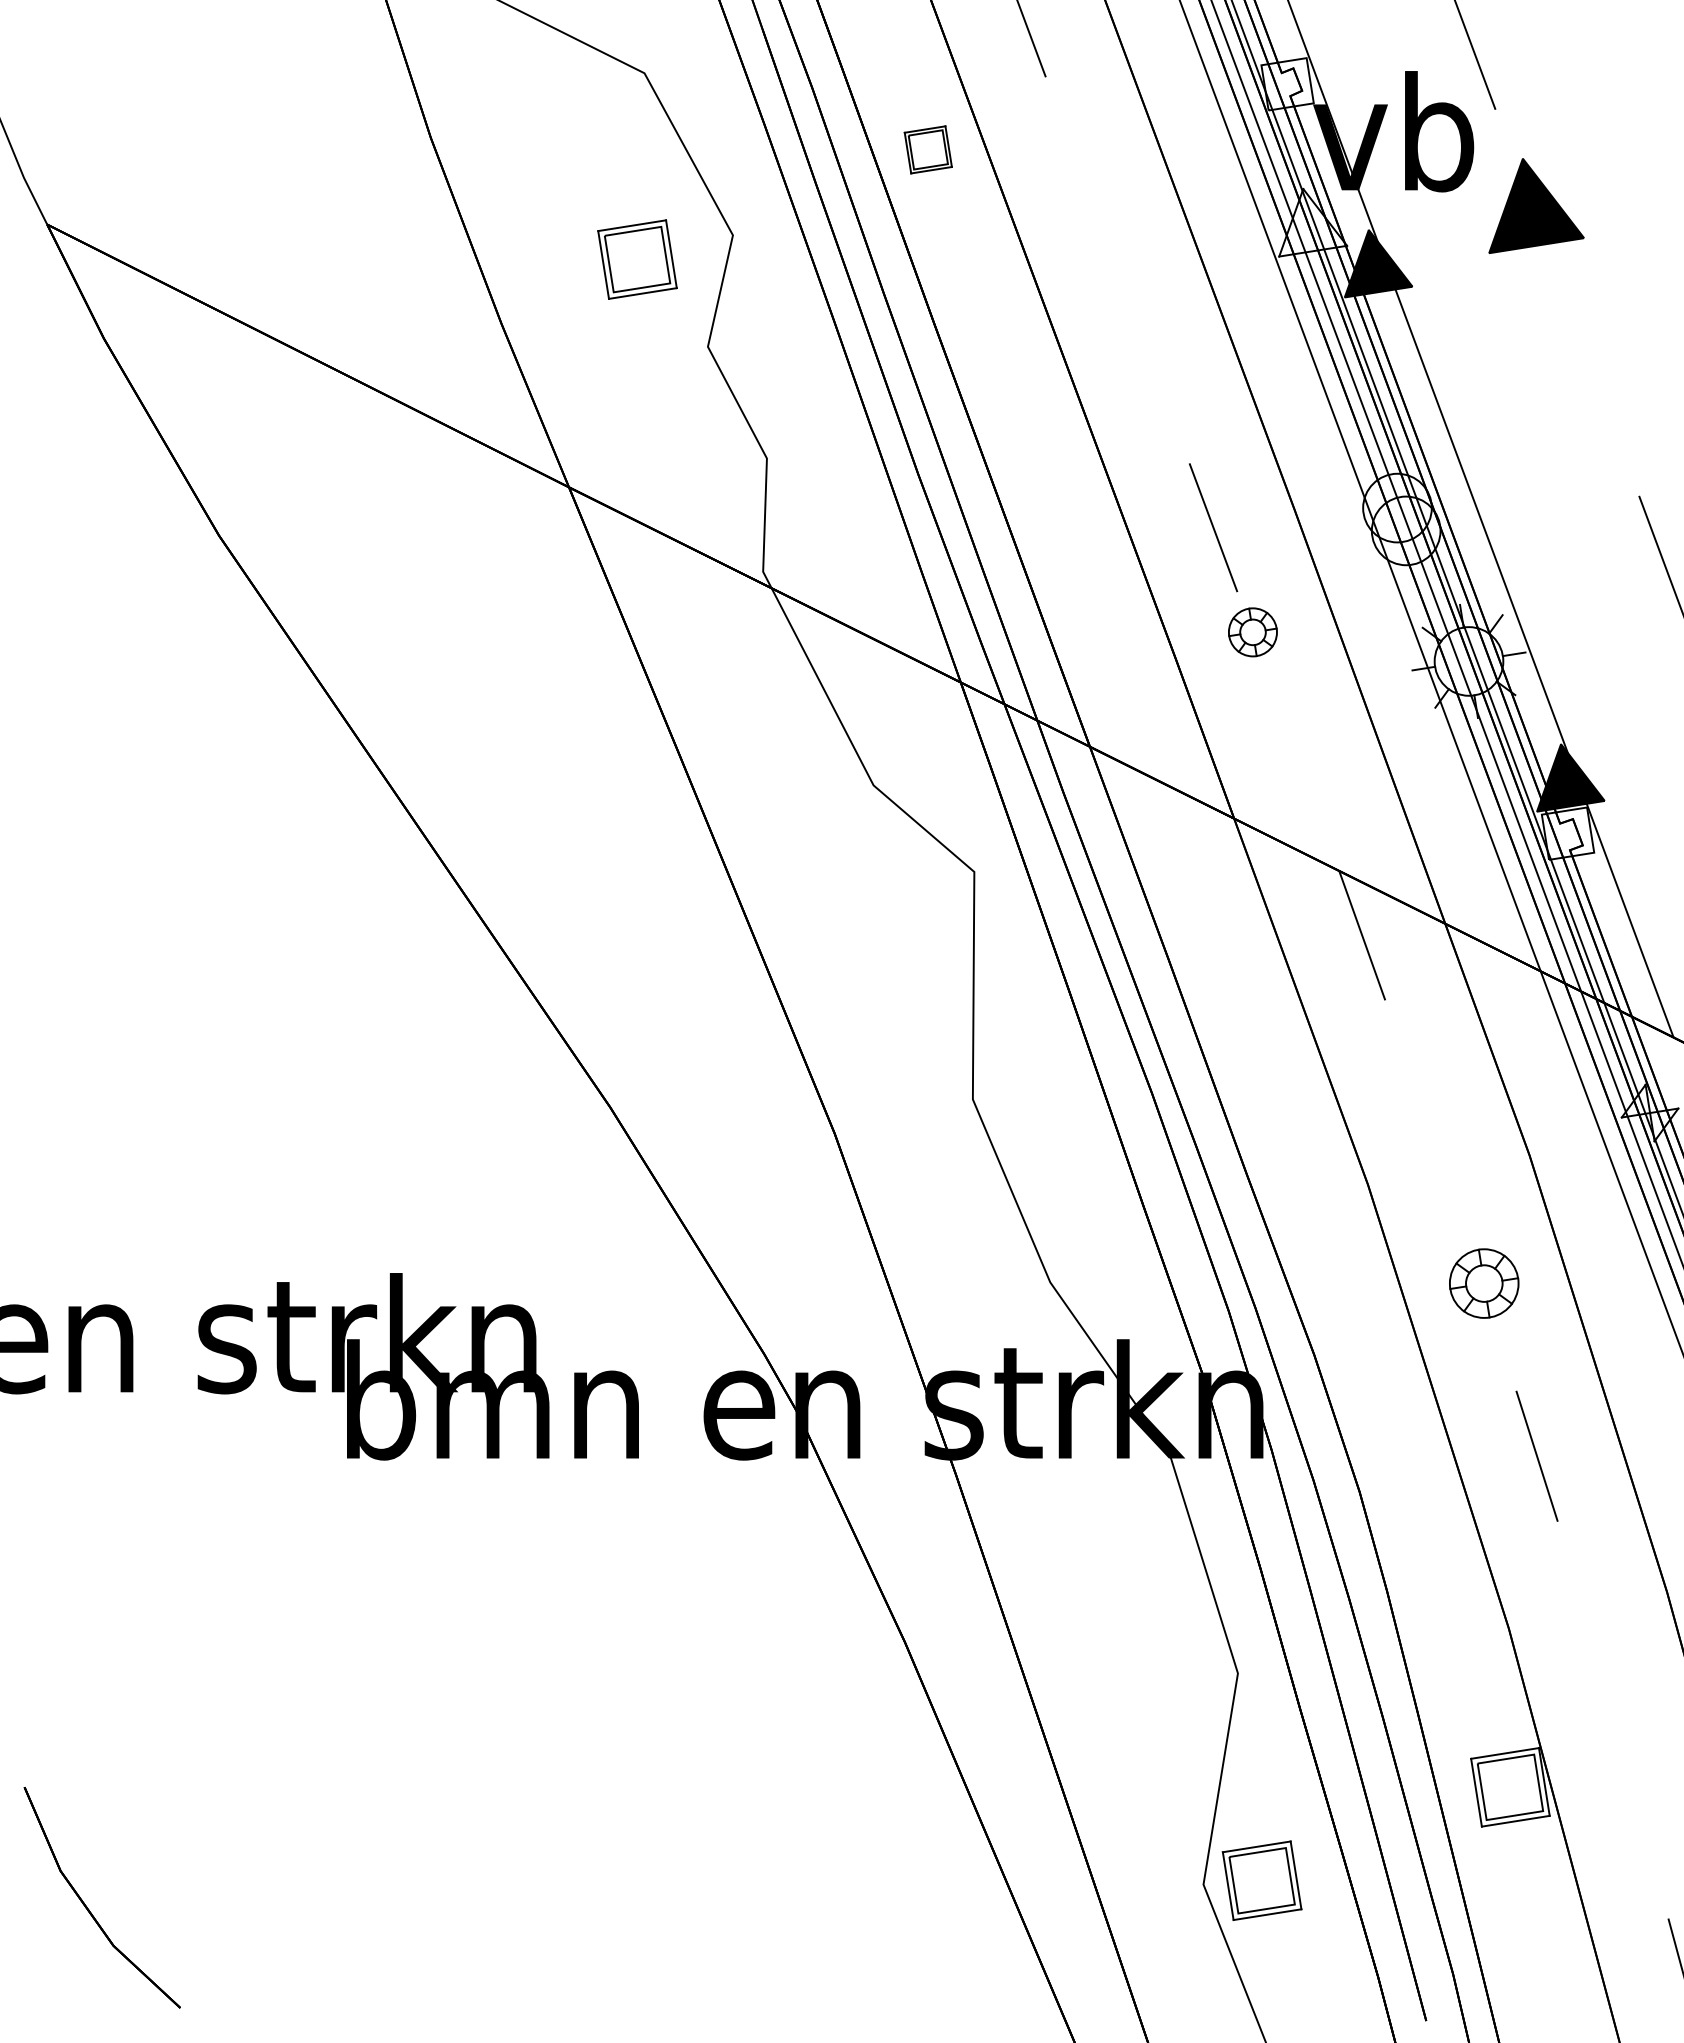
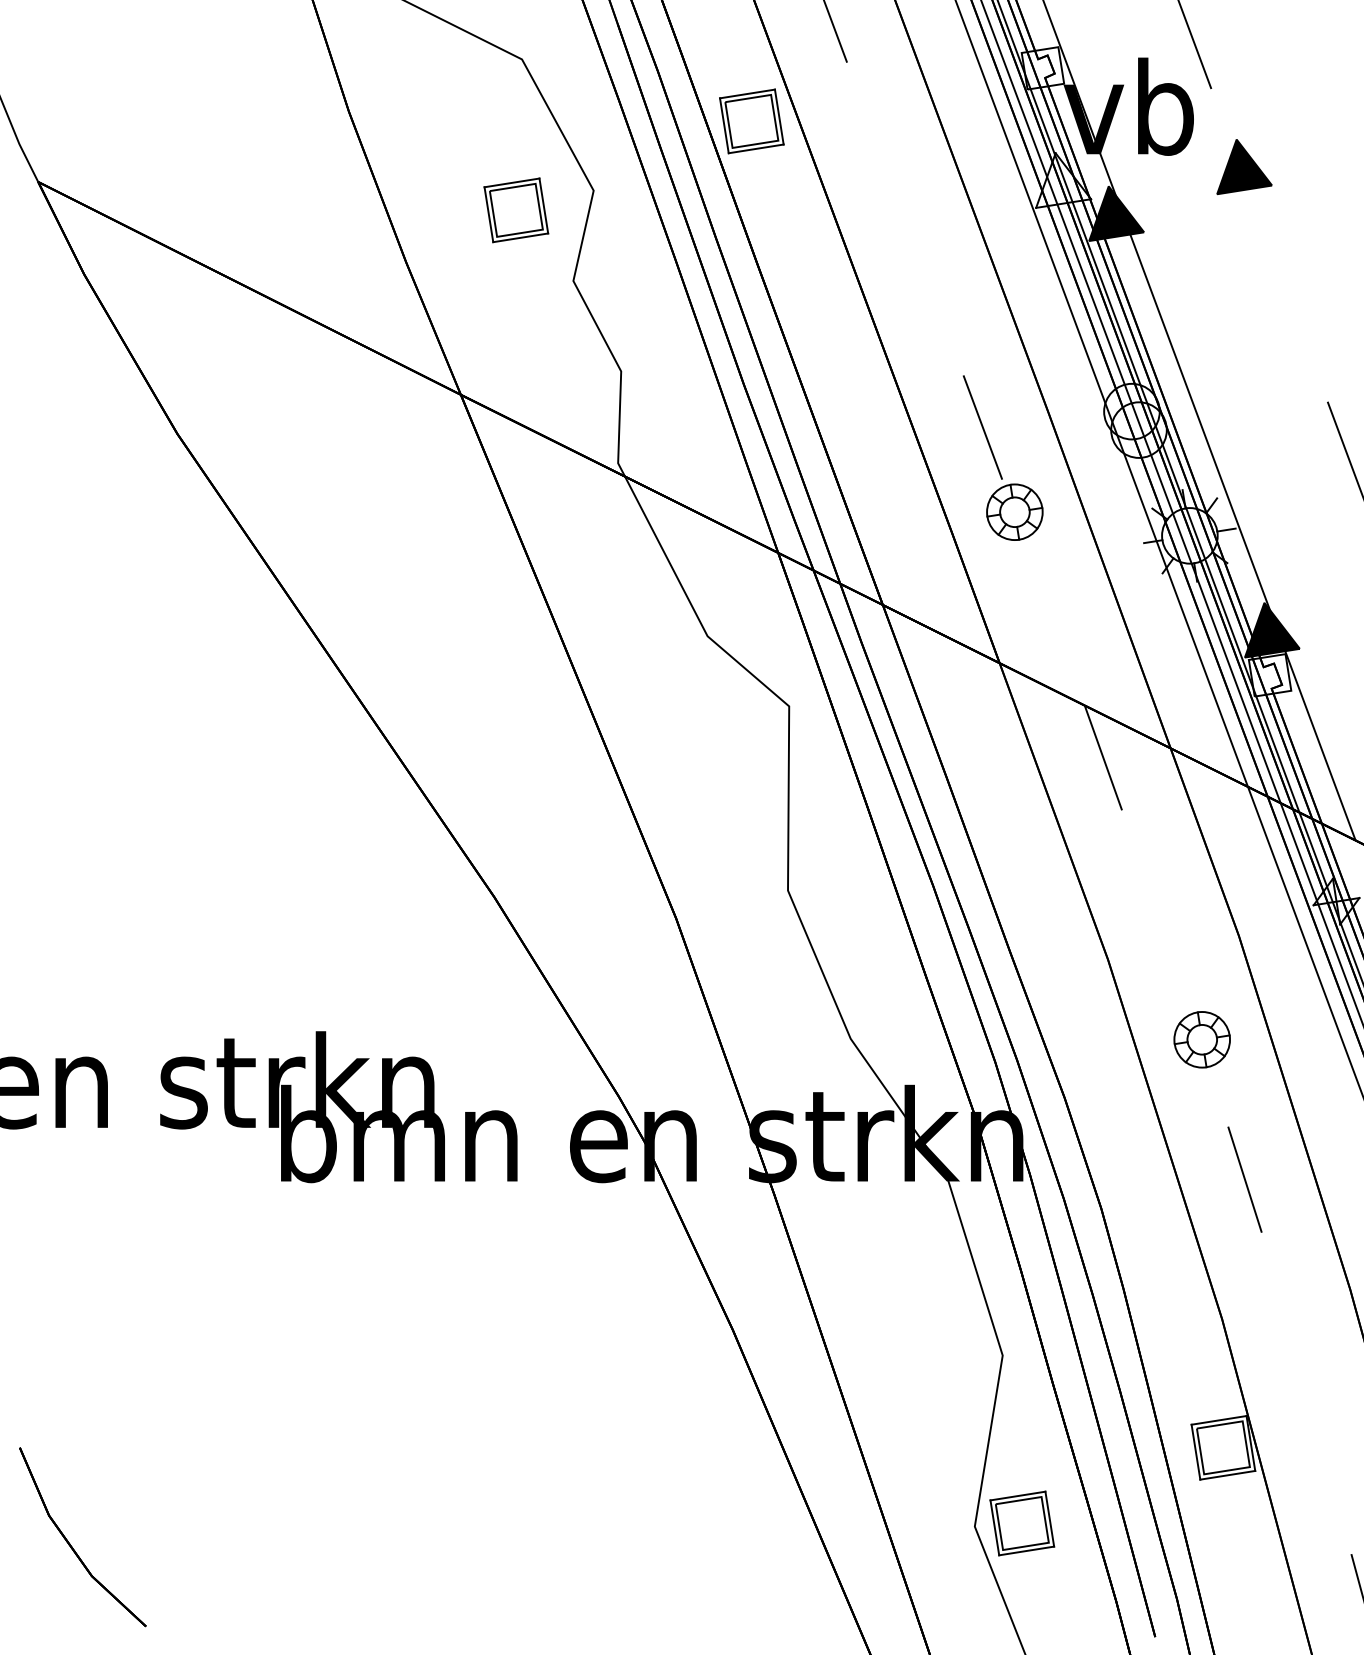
part: (928, 149) -> (752, 121), size x1.67
part: (1536, 205) -> (1244, 166), size x0.71
part: (1252, 632) -> (1014, 512), size x1.43

